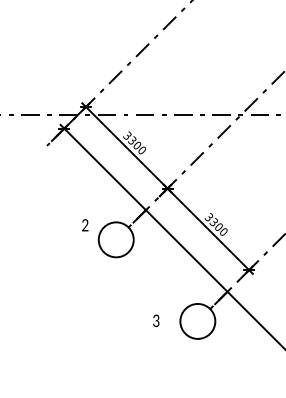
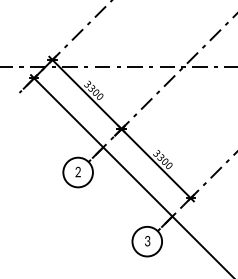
text: (85, 225) -> (78, 172), moved
text: (156, 320) -> (147, 240), moved

